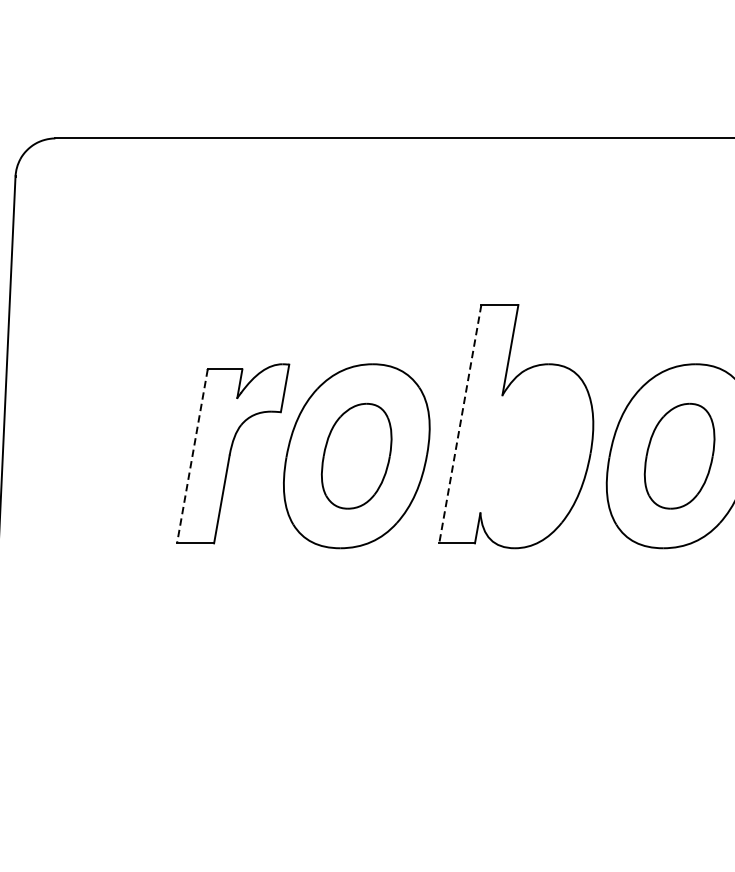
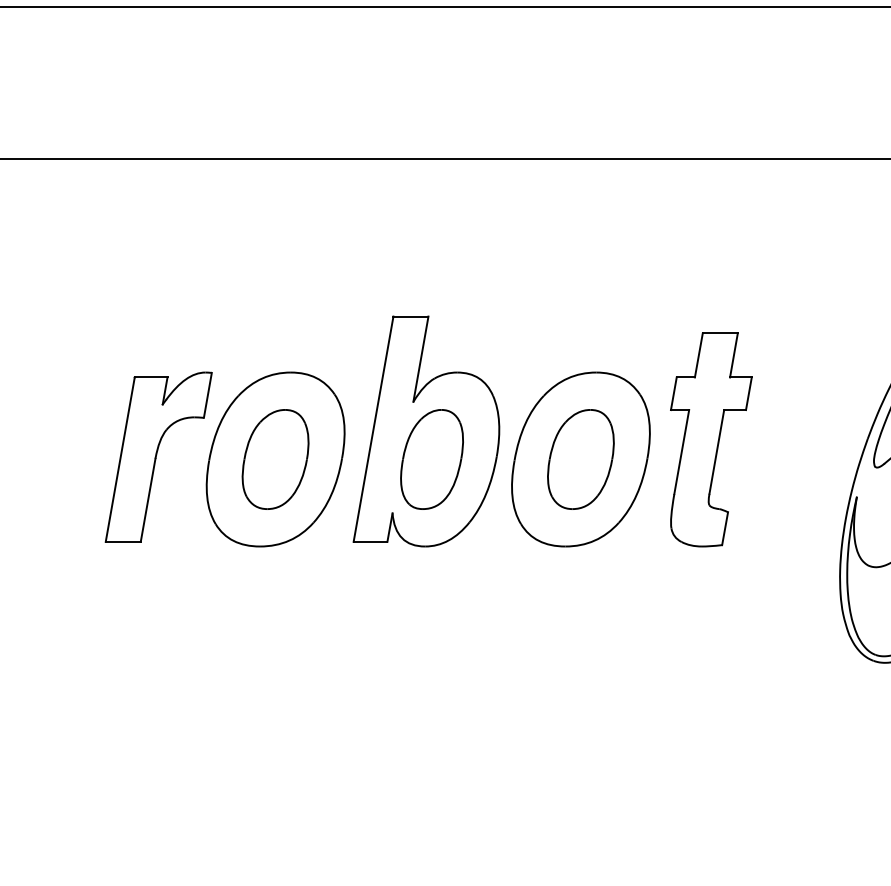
line: (460, 424) -> (373, 429), dashed -> solid
part: (521, 456) -> (431, 459), added
line: (192, 457) -> (120, 460), dashed -> solid

